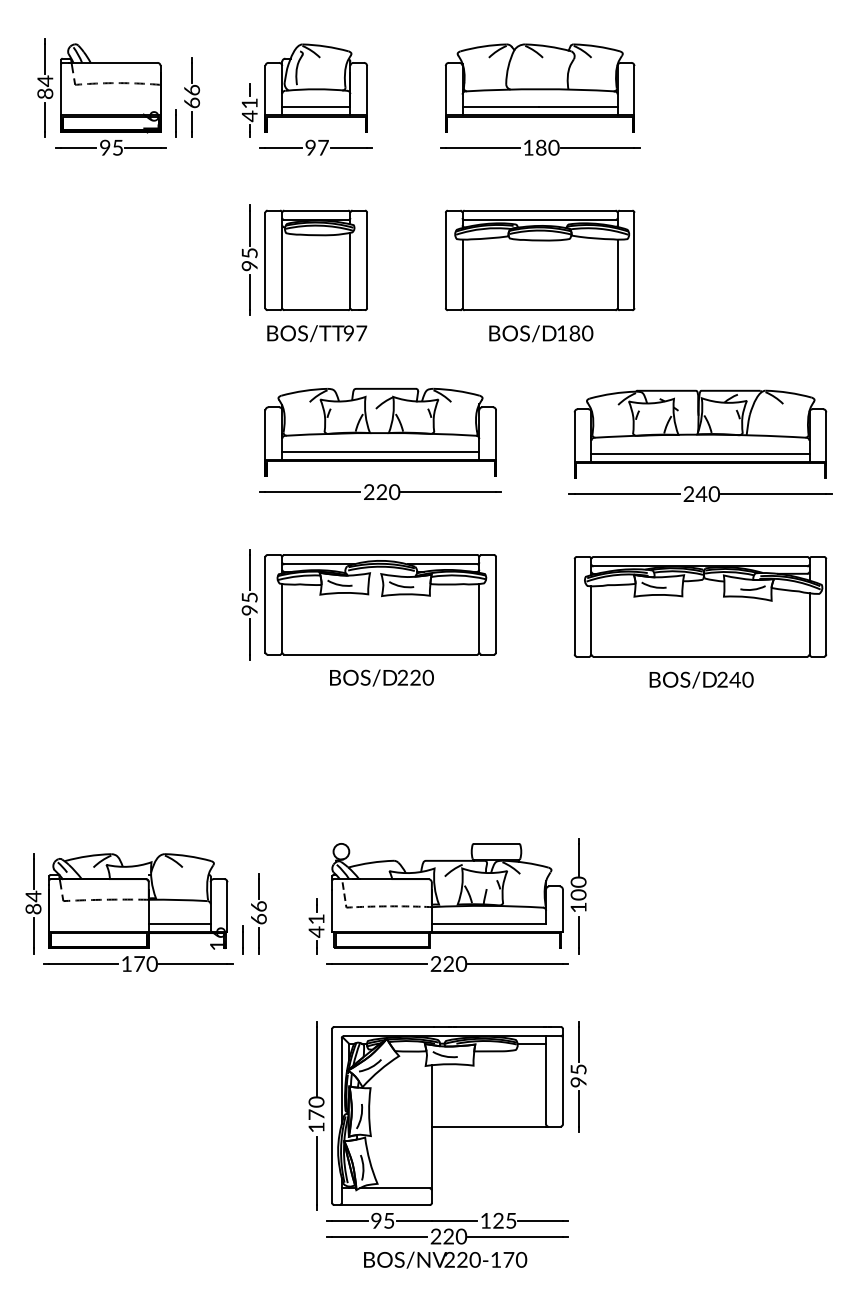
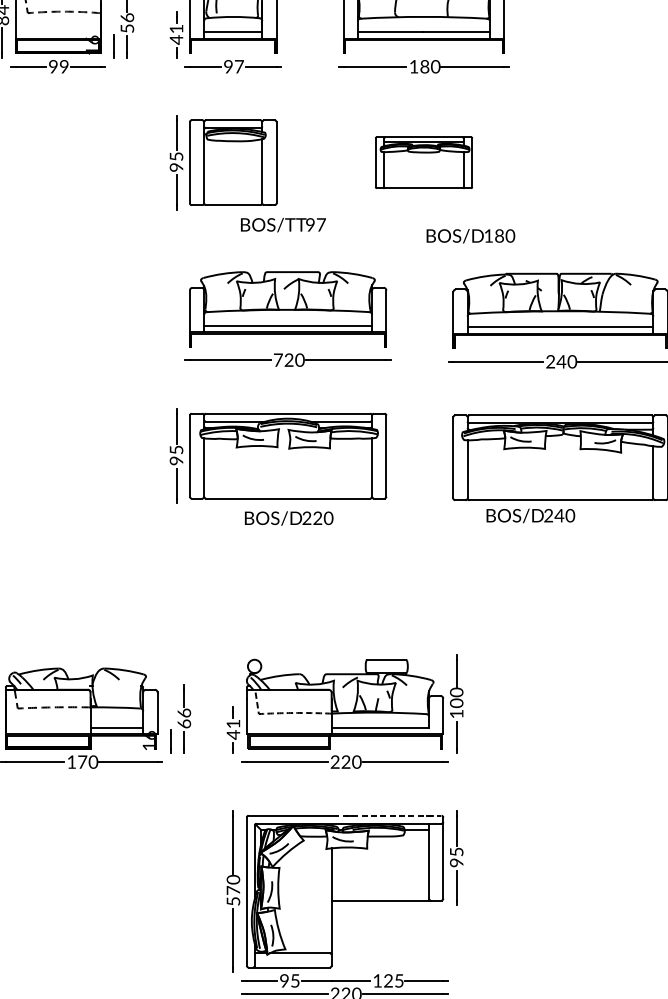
text: (191, 102) -> (126, 28), 66 -> 56
text: (117, 147) -> (63, 66), 95 -> 99
part: (540, 260) -> (424, 162), size x0.6
text: (317, 333) -> (283, 224), moved
text: (541, 333) -> (471, 236), moved
text: (369, 491) -> (278, 359), 220 -> 720
text: (701, 679) -> (530, 515), moved
line: (497, 1026) -> (387, 815), solid -> dashed
text: (316, 1127) -> (233, 901), 170 -> 570

